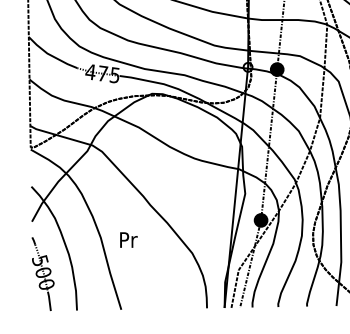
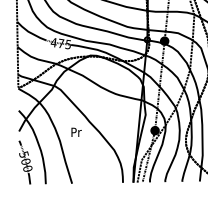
text: (128, 238) -> (76, 131), moved

